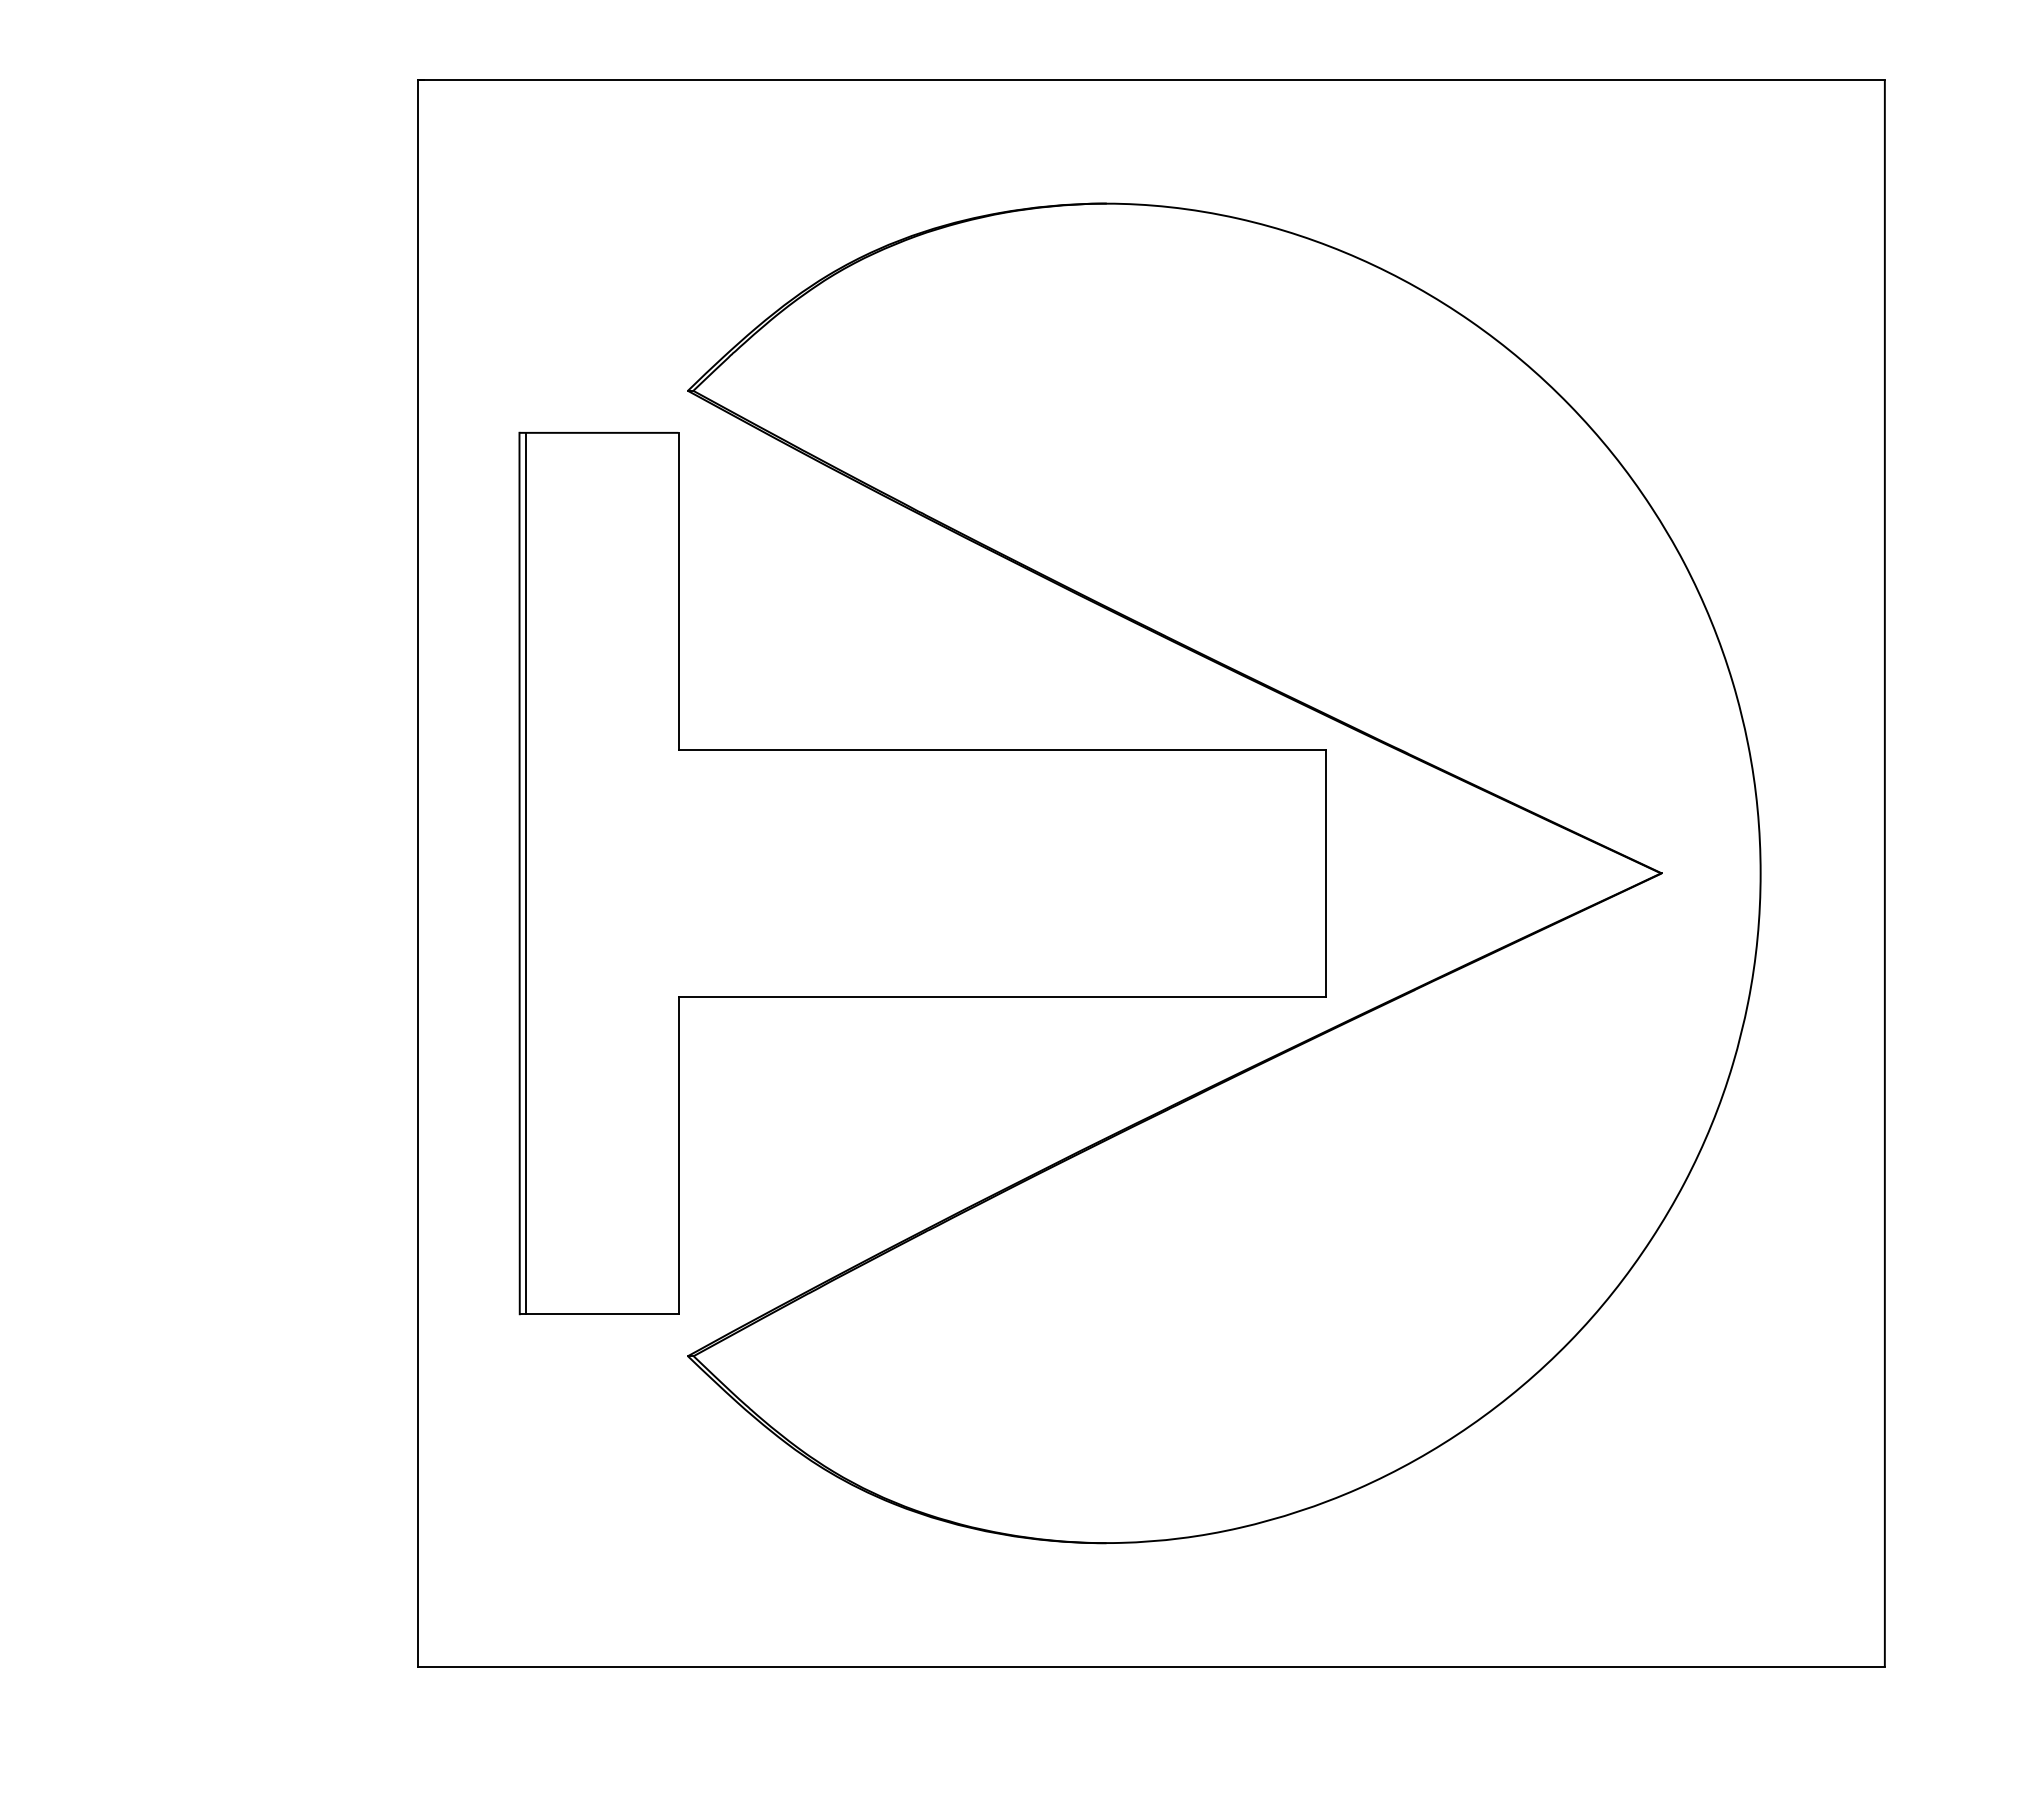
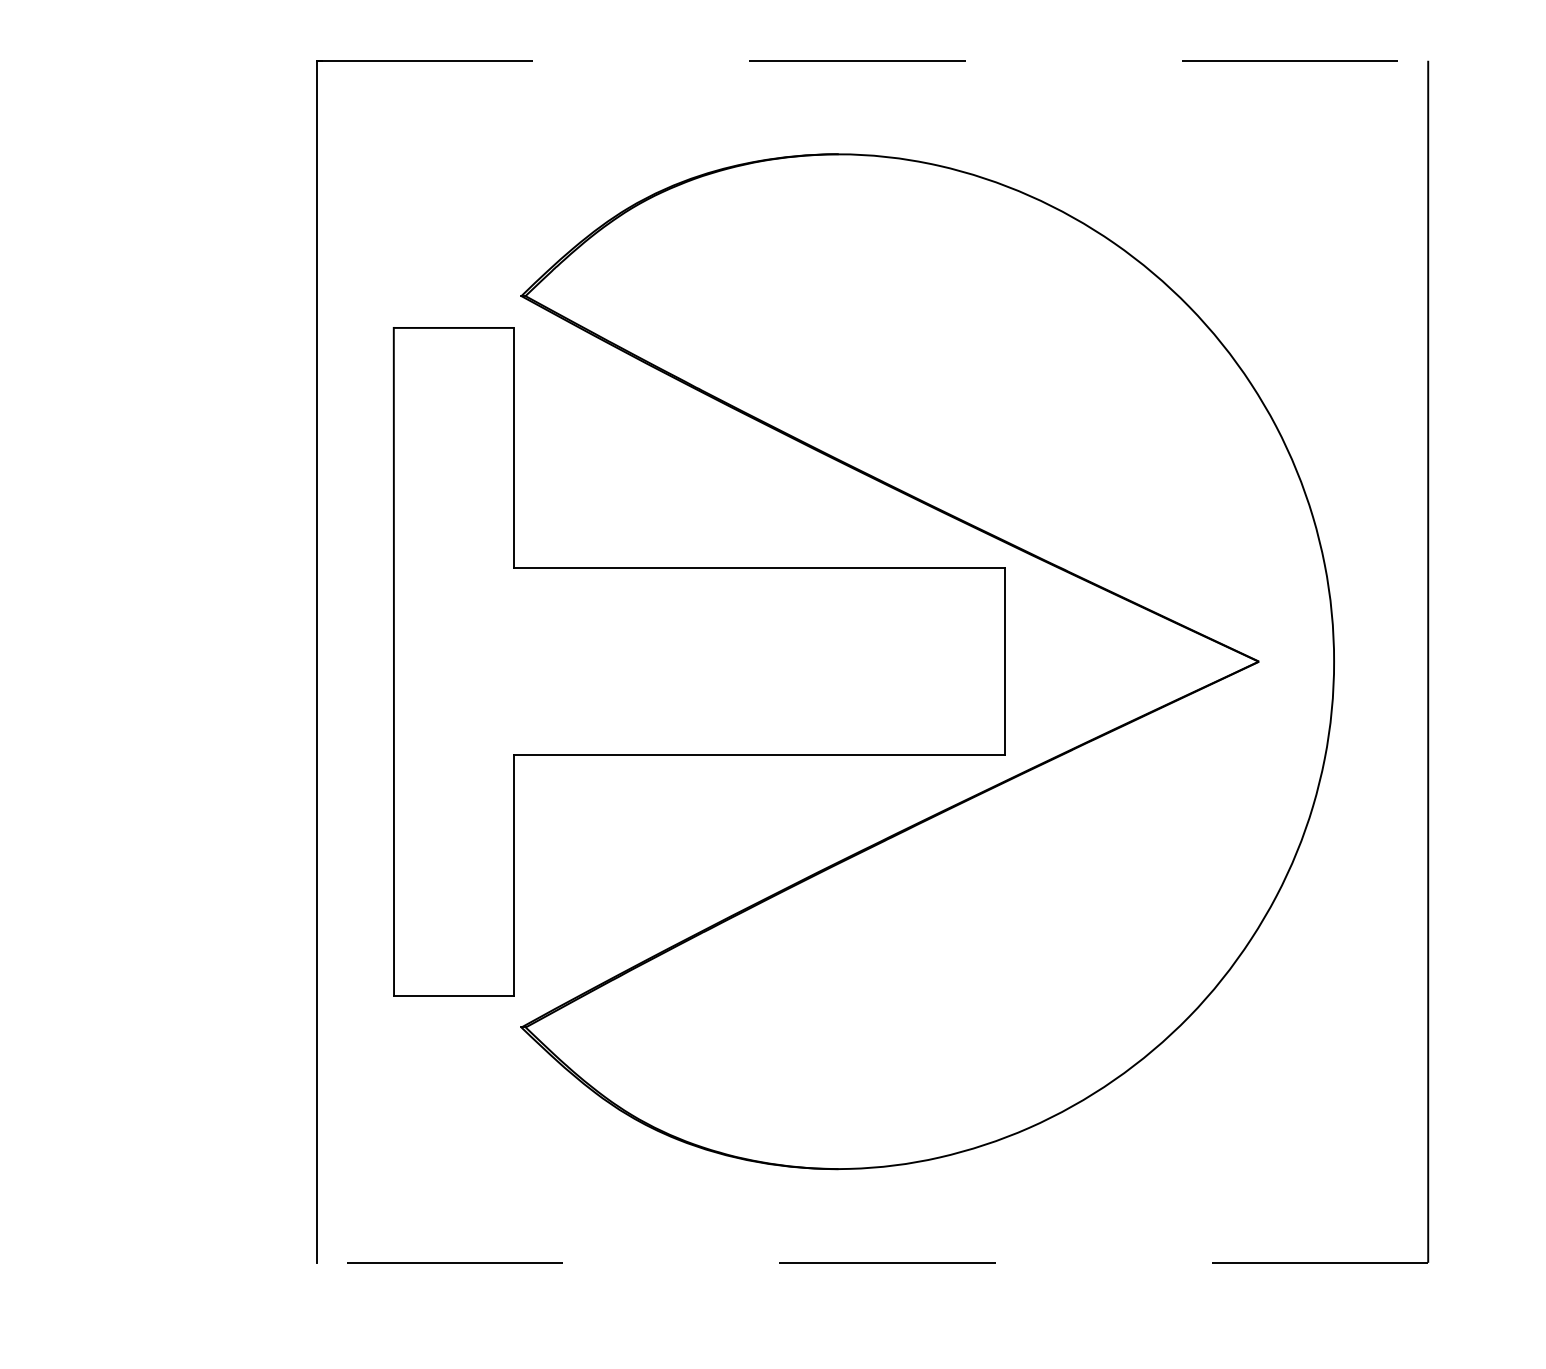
line: (1151, 80) -> (872, 60), solid -> dashed
line: (526, 873) -> (399, 661), removed
line: (1151, 1666) -> (872, 1262), solid -> dashed

